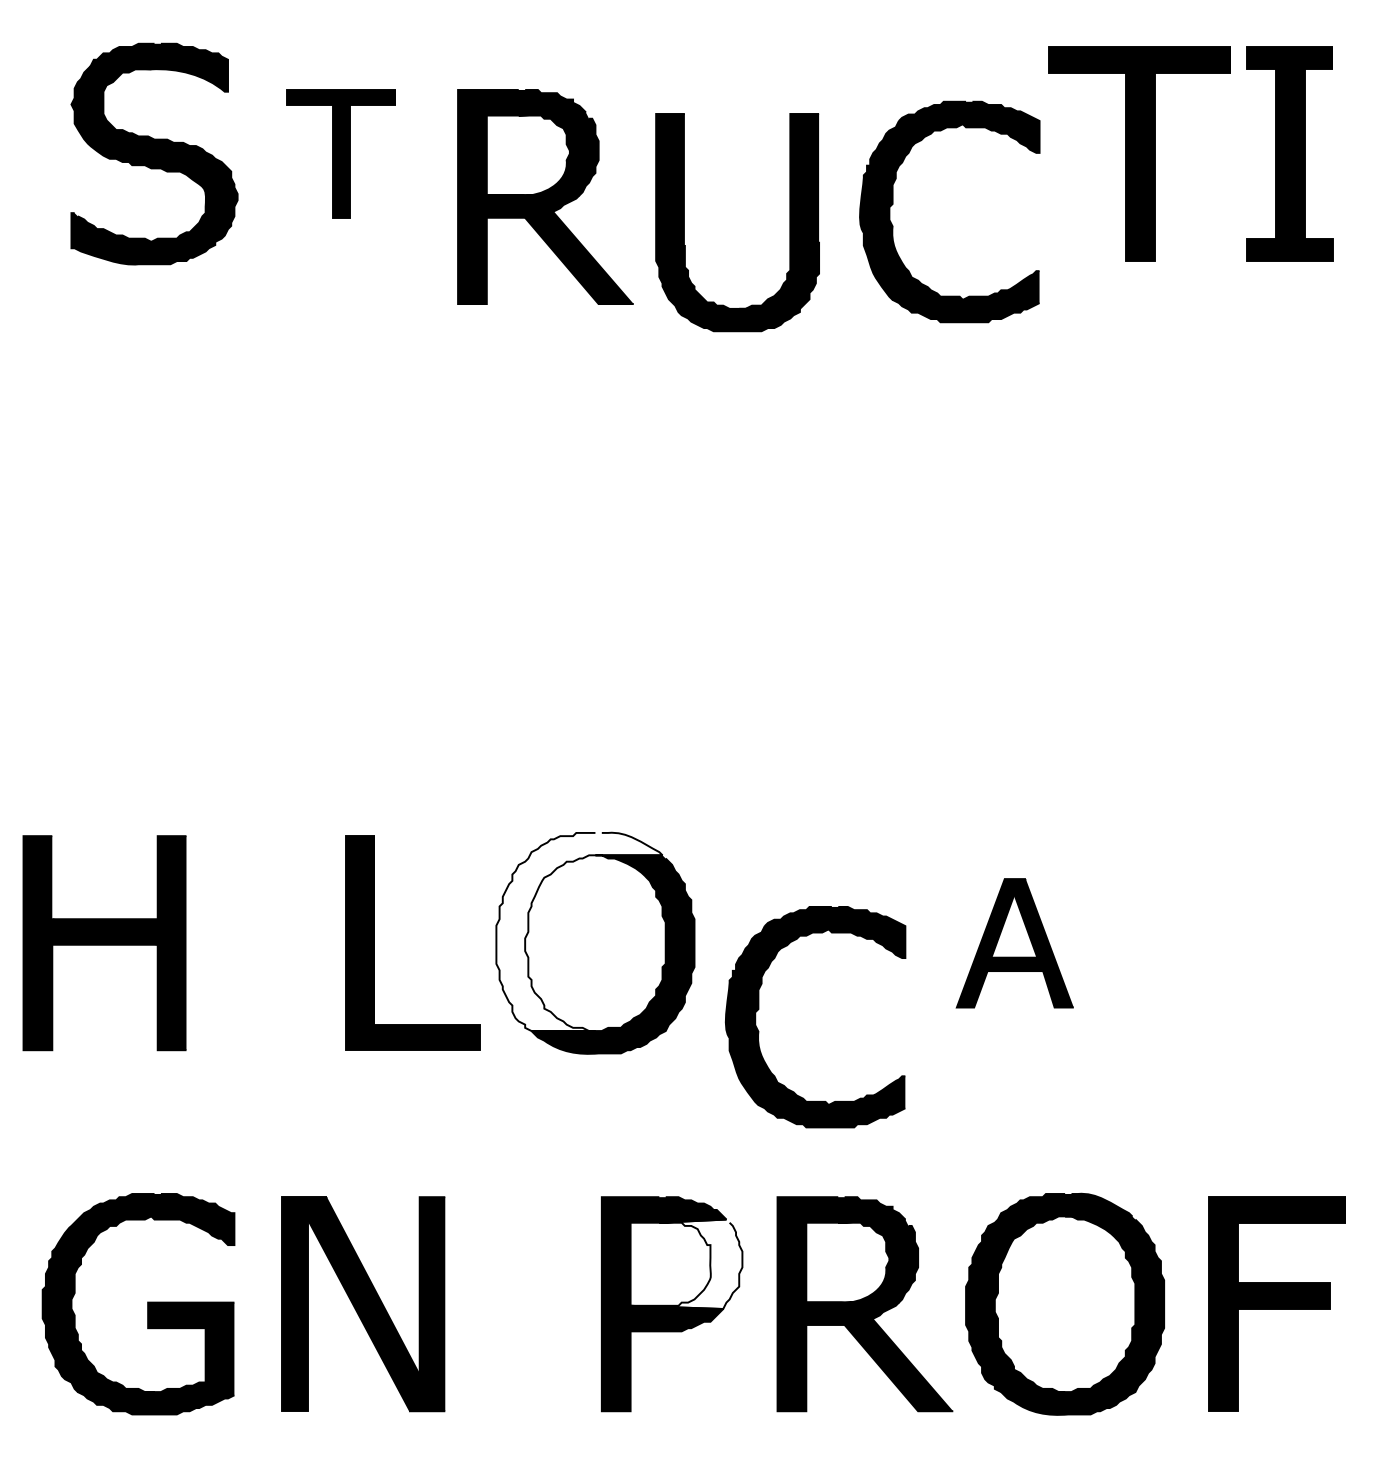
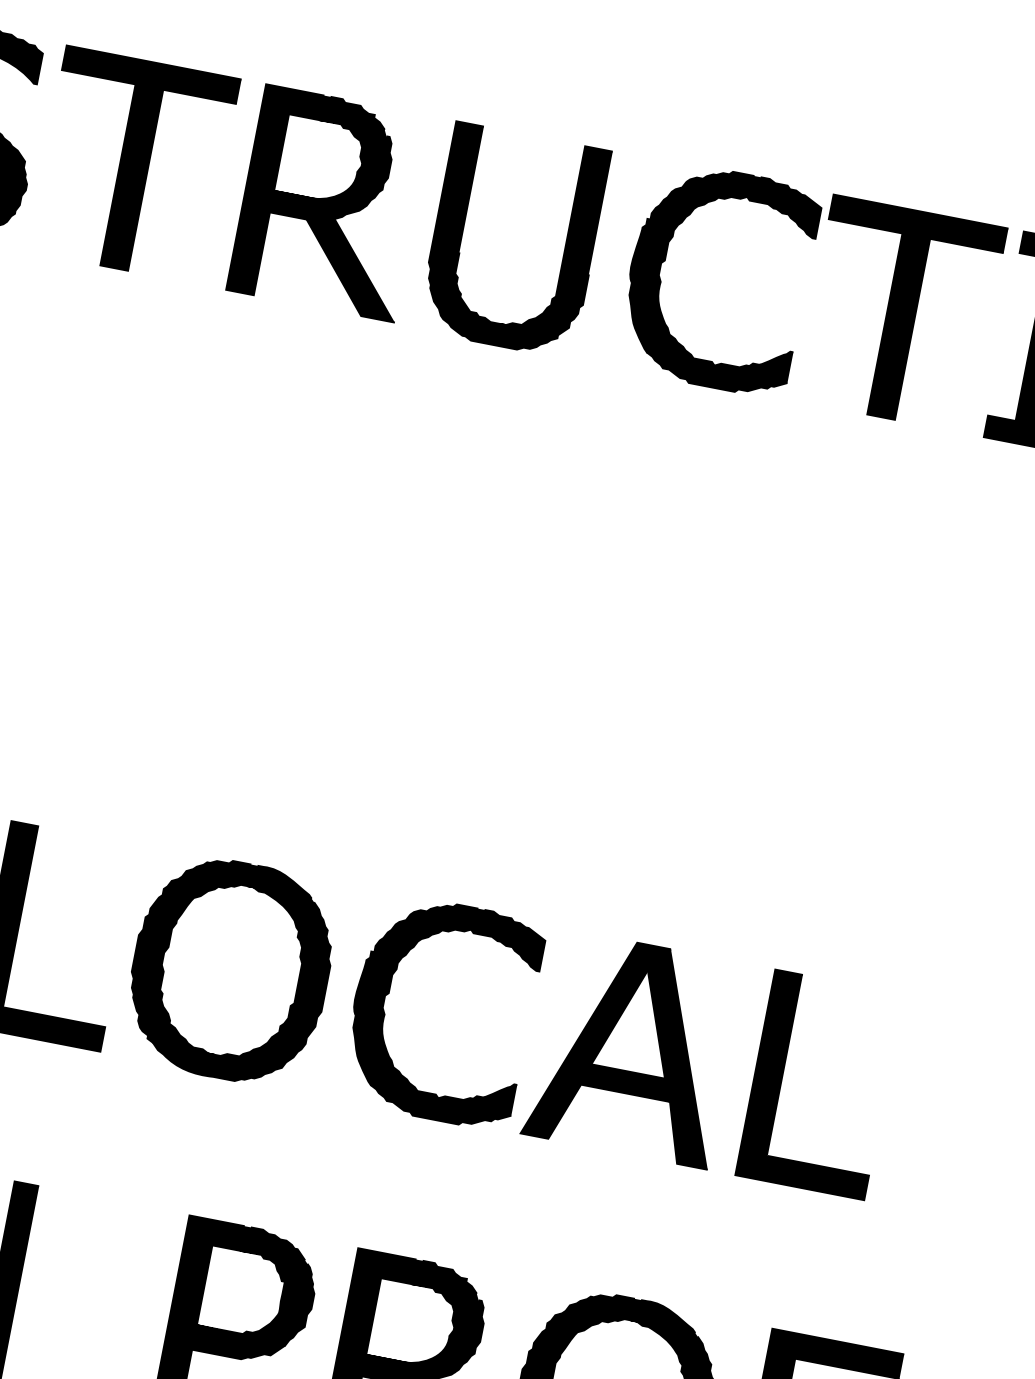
part: (340, 153) -> (133, 164), size x1.67
part: (545, 196) -> (330, 202), moved
part: (893, 204) -> (665, 261), moved
part: (789, 222) -> (564, 250), moved
fill: (579, 931) -> (217, 956), added
part: (1170, 942) -> (783, 1077), added
part: (1014, 943) -> (633, 1048), size x1.67
part: (759, 1009) -> (389, 993), moved
fill: (686, 1264) -> (258, 1295), added

